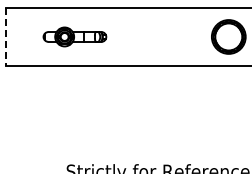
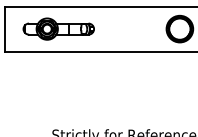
line: (6, 36) -> (4, 28), dashed -> solid
part: (74, 36) -> (58, 28), size x1.43

